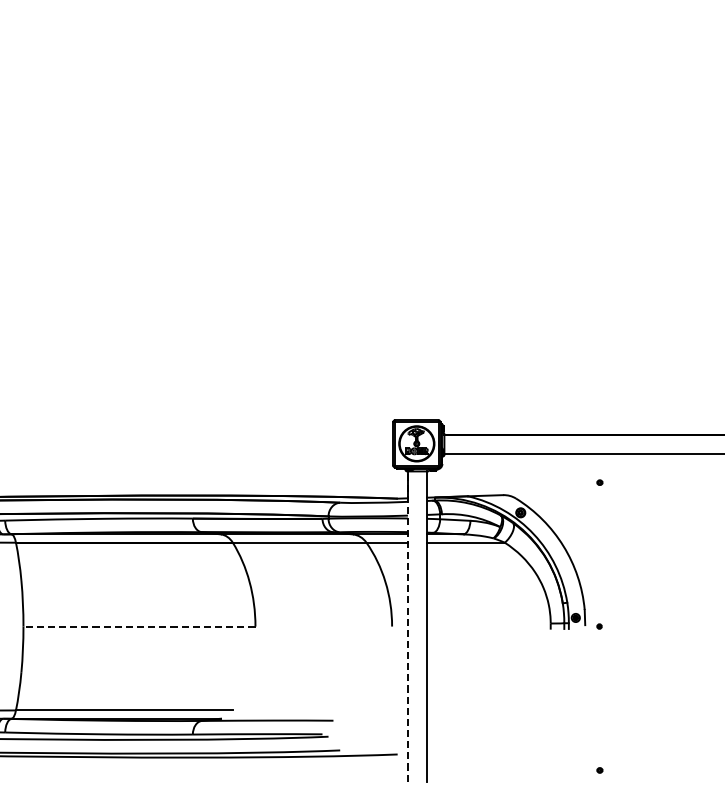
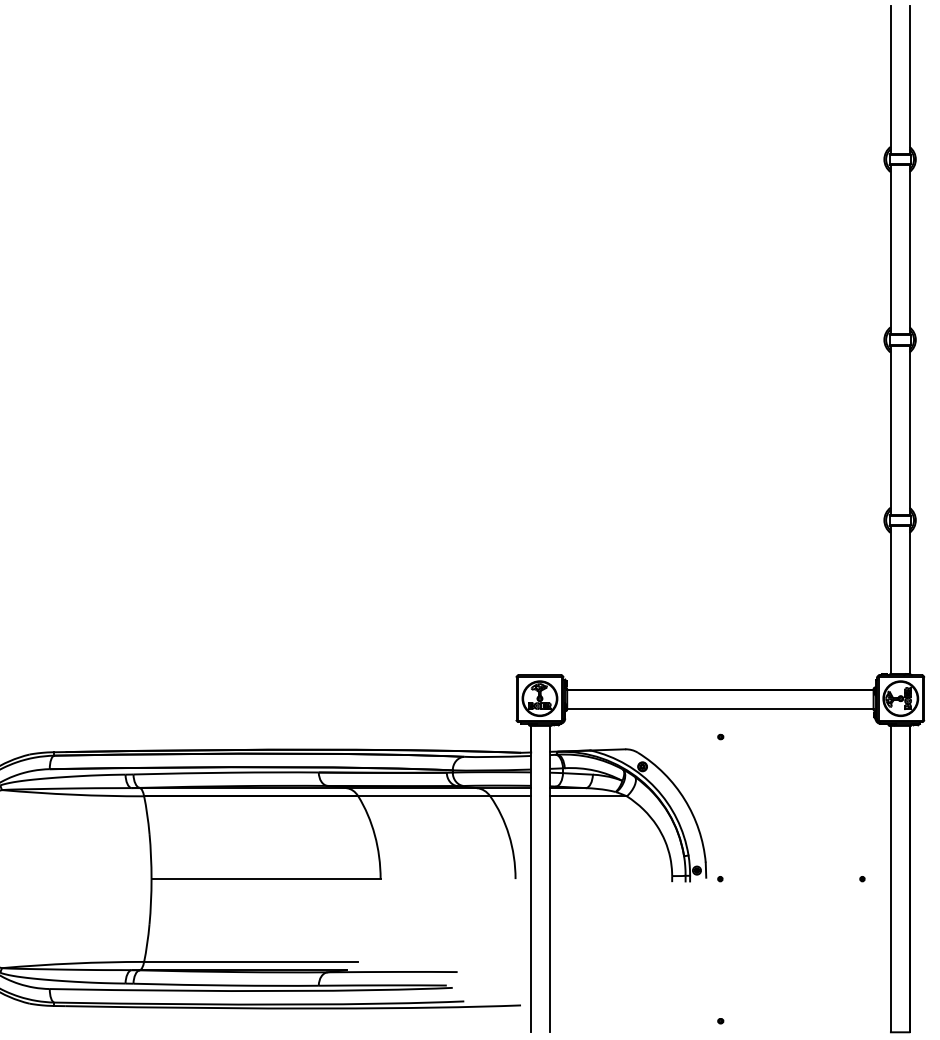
line: (408, 625) -> (531, 878), dashed -> solid
line: (139, 626) -> (266, 879), dashed -> solid

